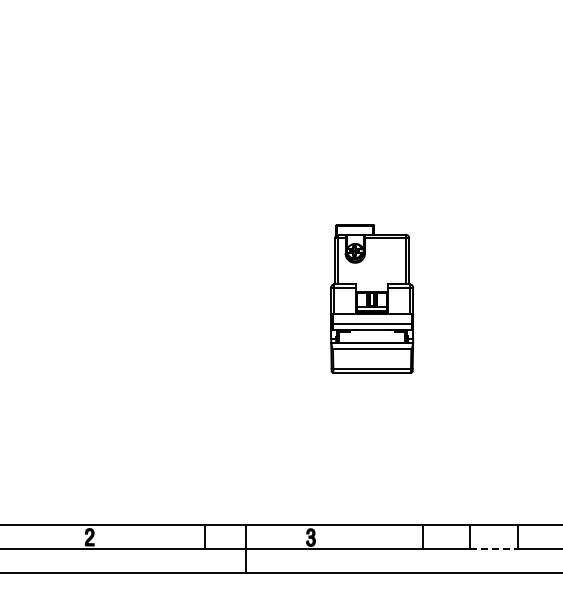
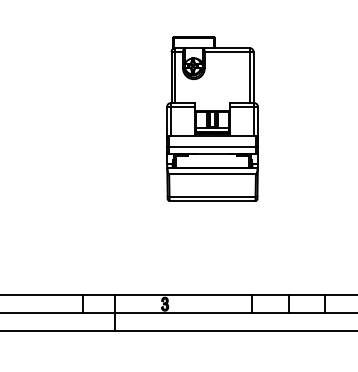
part: (371, 298) -> (211, 118), size x1.43
line: (494, 549) -> (307, 313), dashed -> solid

